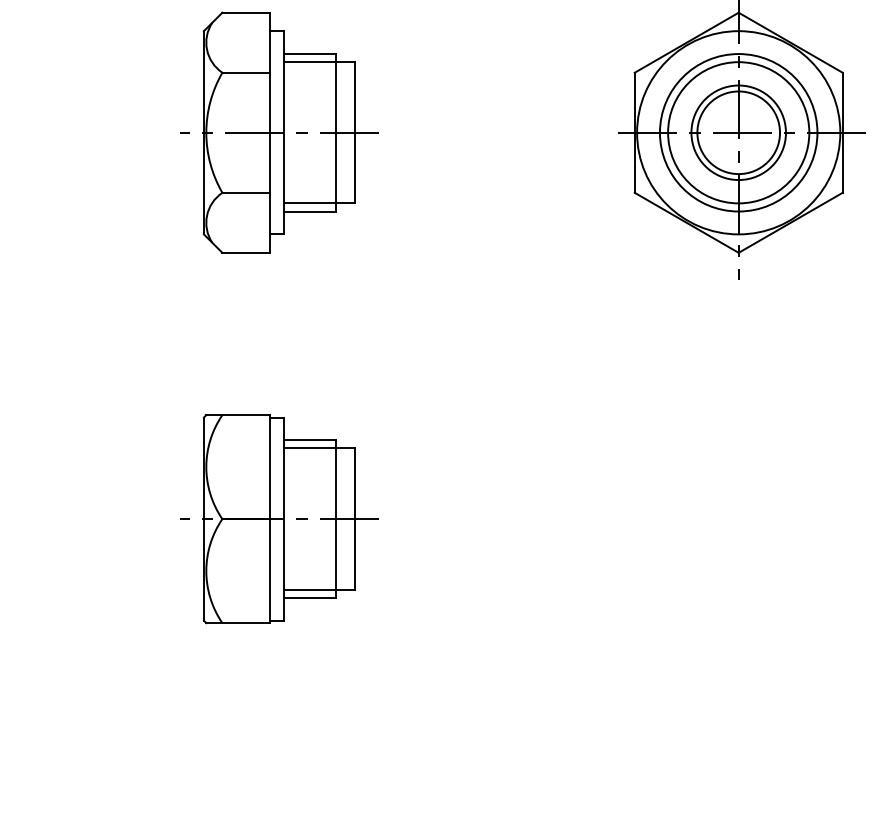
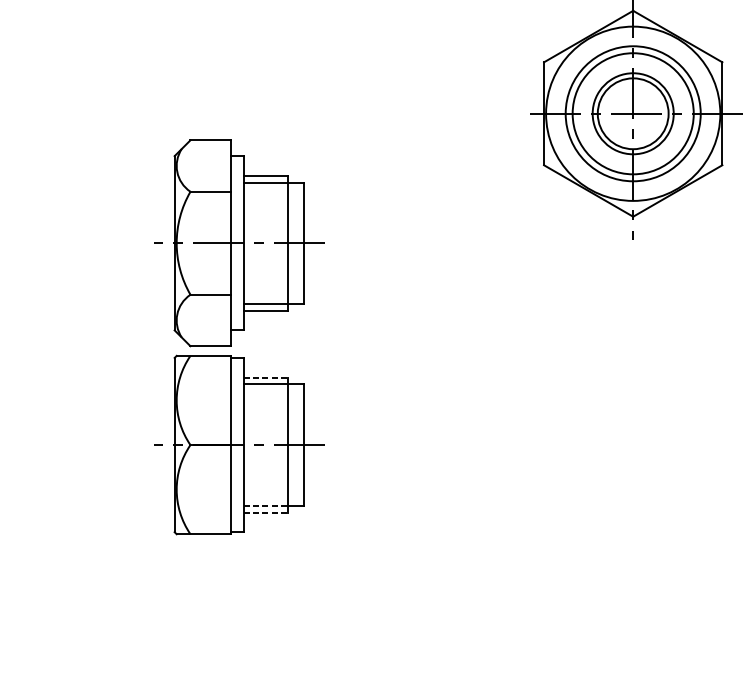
part: (279, 132) -> (239, 243), moved
line: (310, 440) -> (266, 377), solid -> dashed
line: (310, 589) -> (266, 505), solid -> dashed
line: (310, 597) -> (266, 512), solid -> dashed

